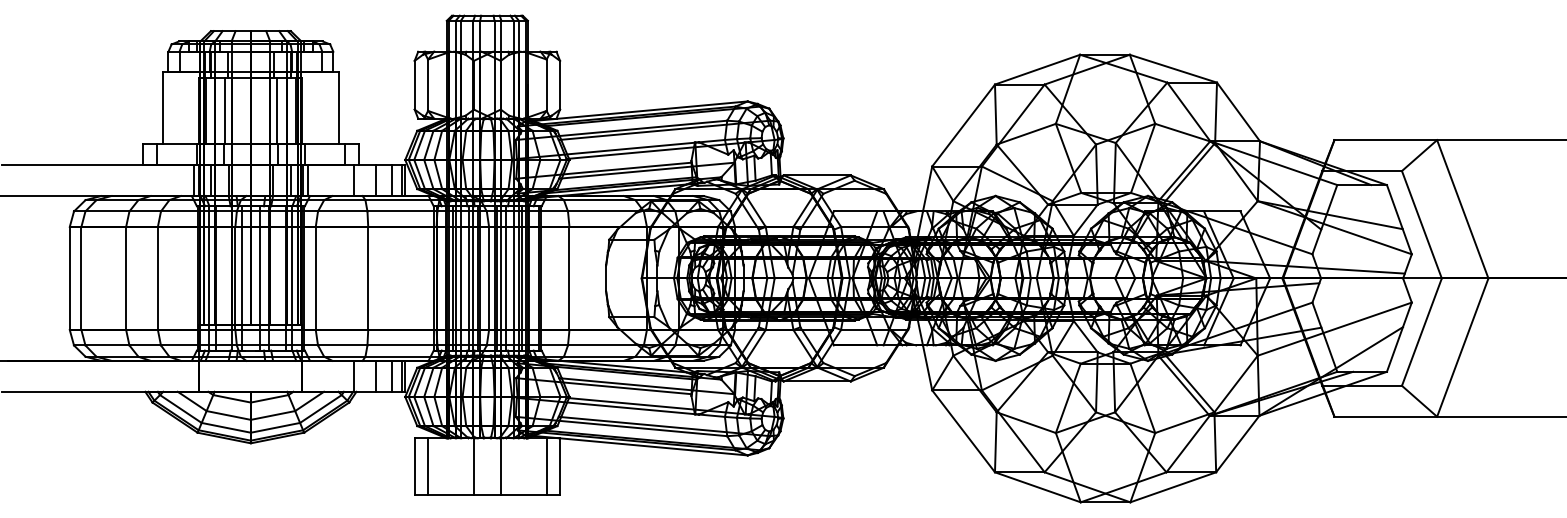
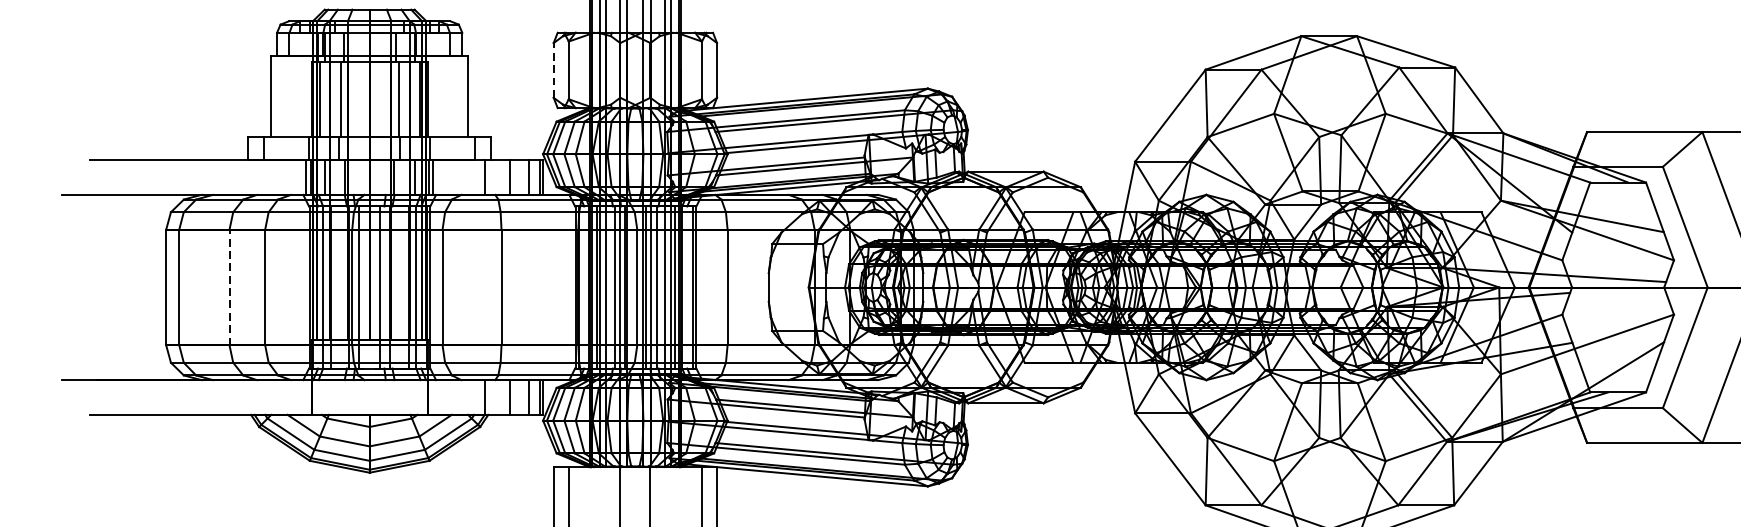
line: (414, 84) -> (553, 69), solid -> dashed
line: (126, 278) -> (229, 287), solid -> dashed

